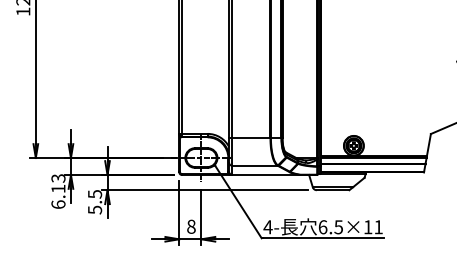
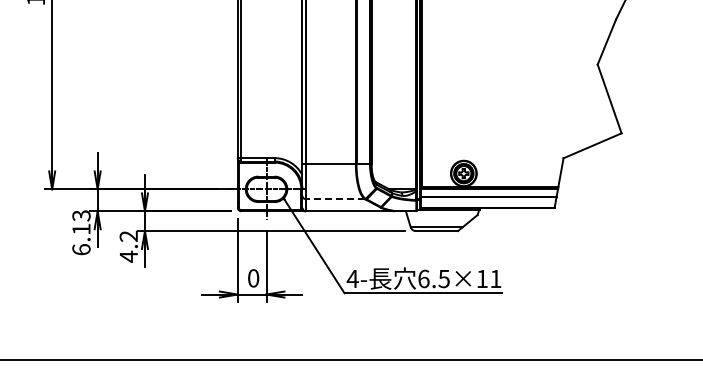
line: (253, 165) -> (334, 199), solid -> dashed
text: (94, 202) -> (128, 246), 5.5 -> 4.2
text: (191, 226) -> (253, 278), 8 -> 0

